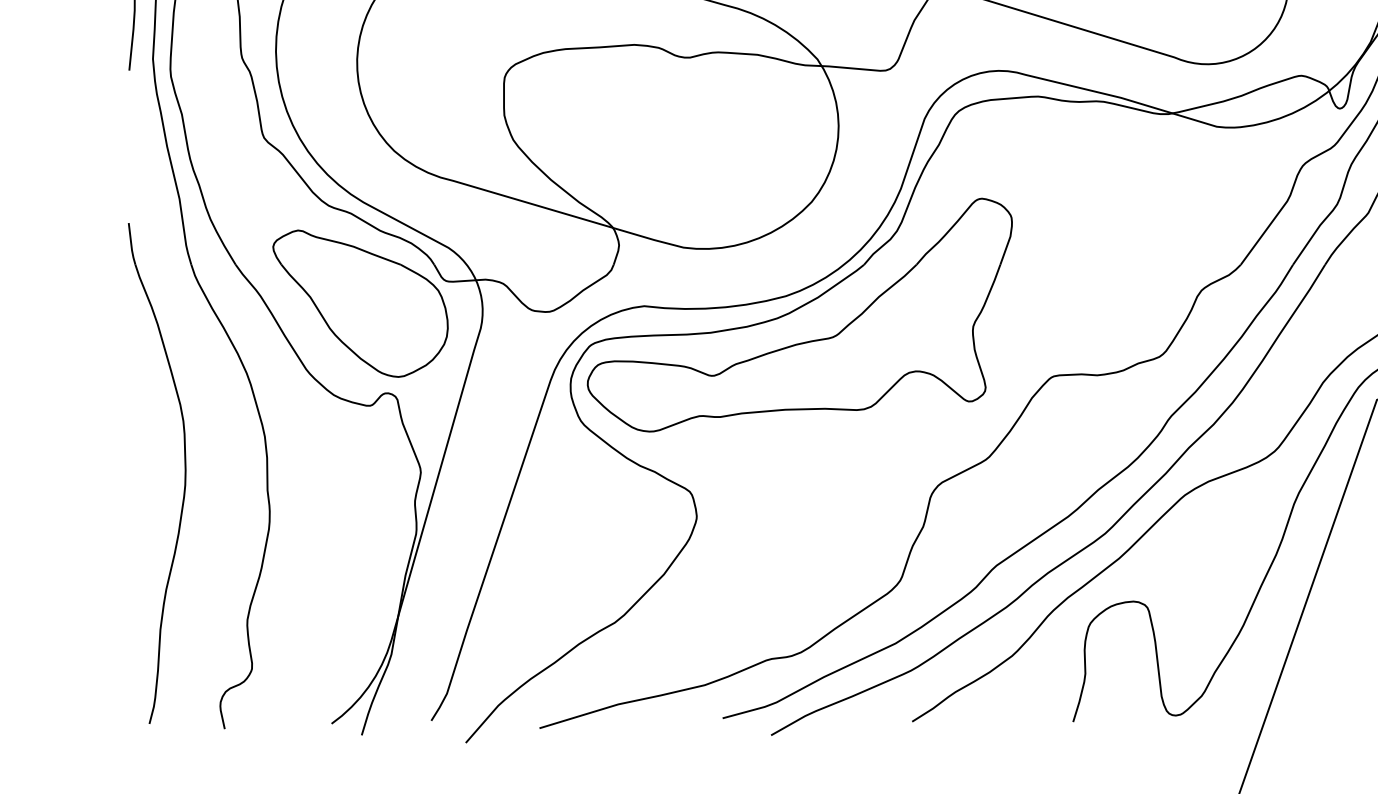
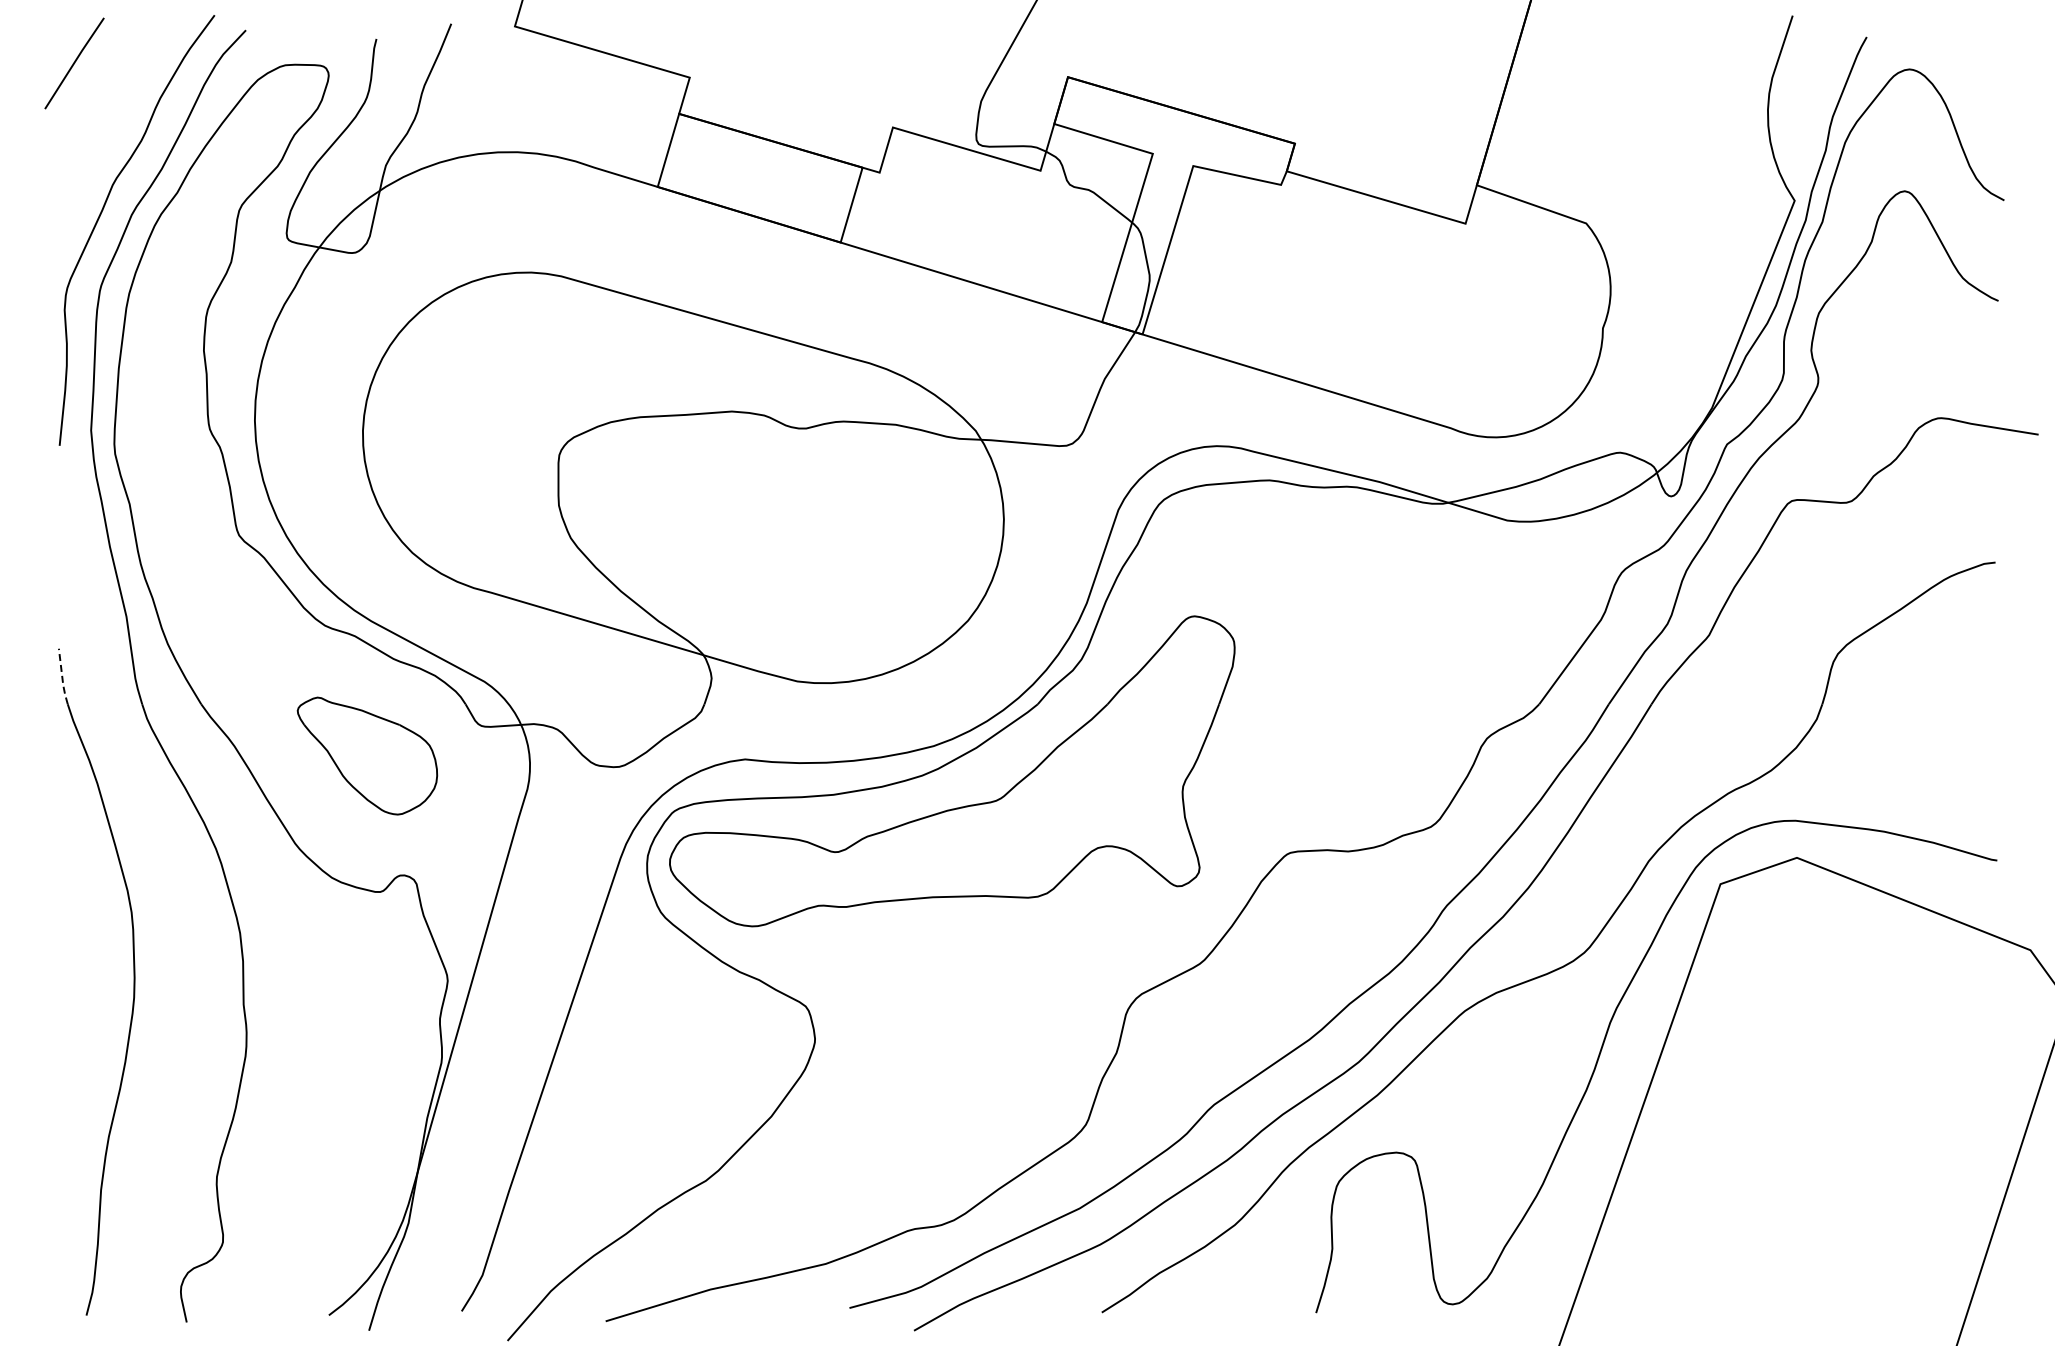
line: (131, 244) -> (62, 677), solid -> dashed
part: (360, 303) -> (367, 755), size x0.6

